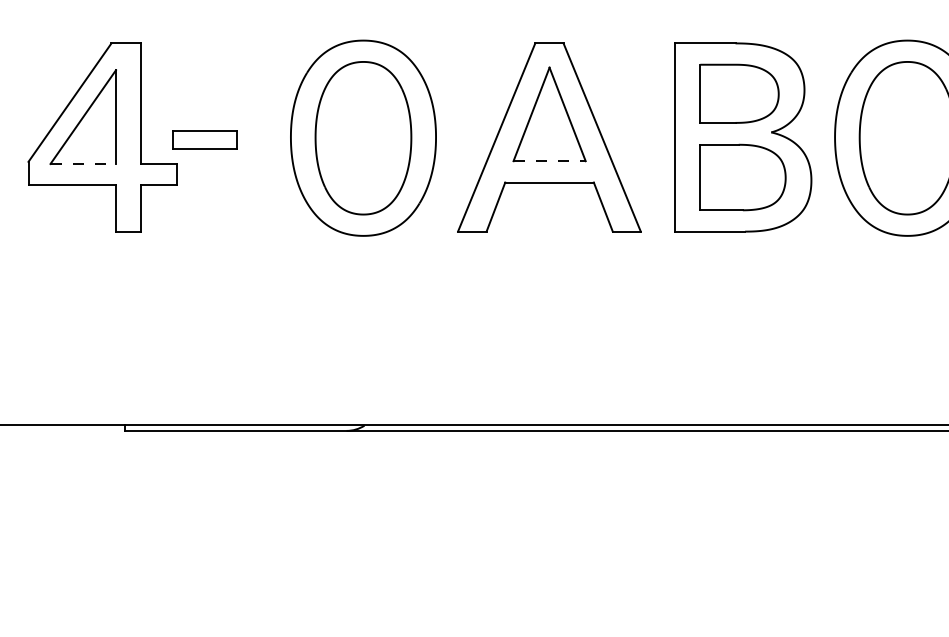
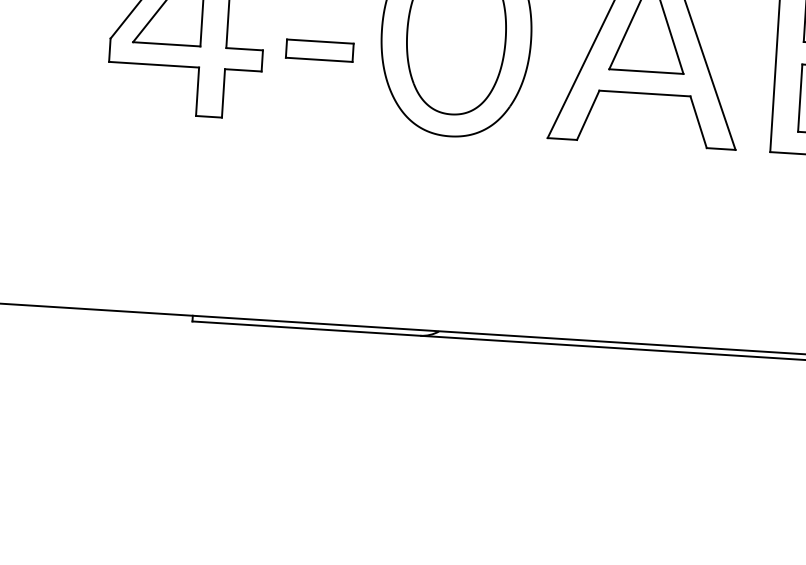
part: (204, 139) -> (319, 50), moved
line: (550, 161) -> (647, 71), dashed -> solid
line: (83, 164) -> (166, 44), dashed -> solid

